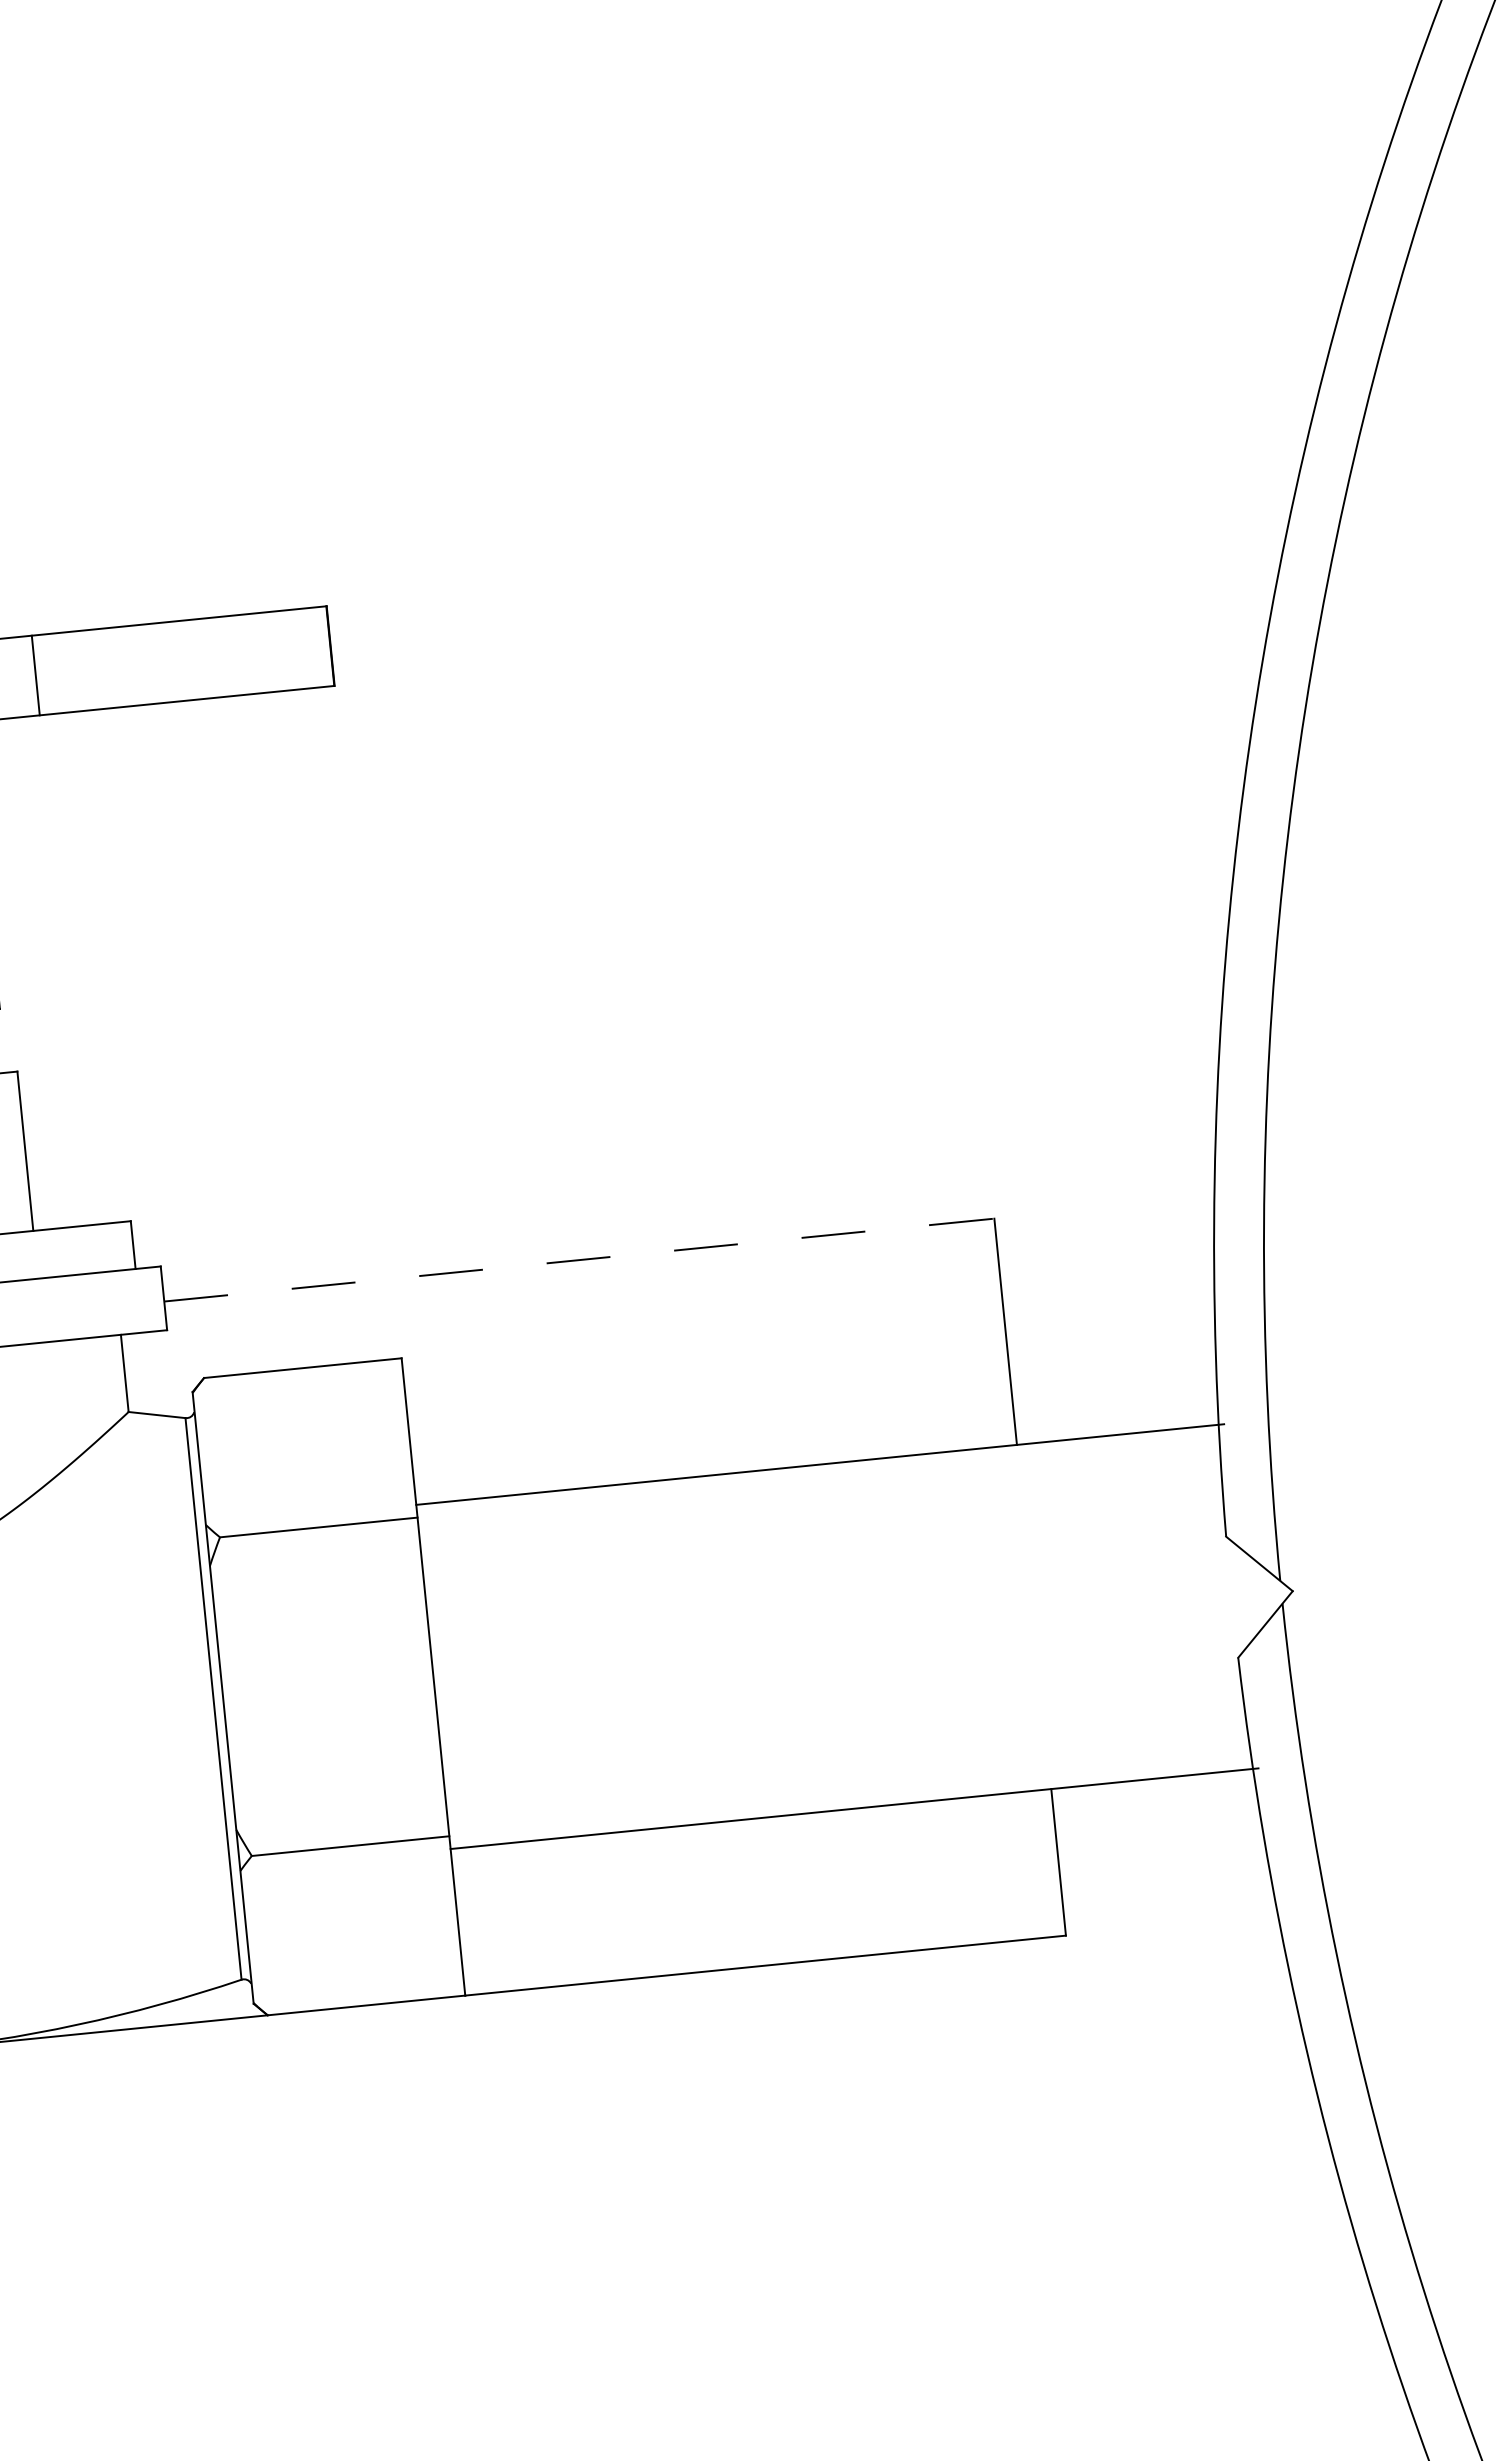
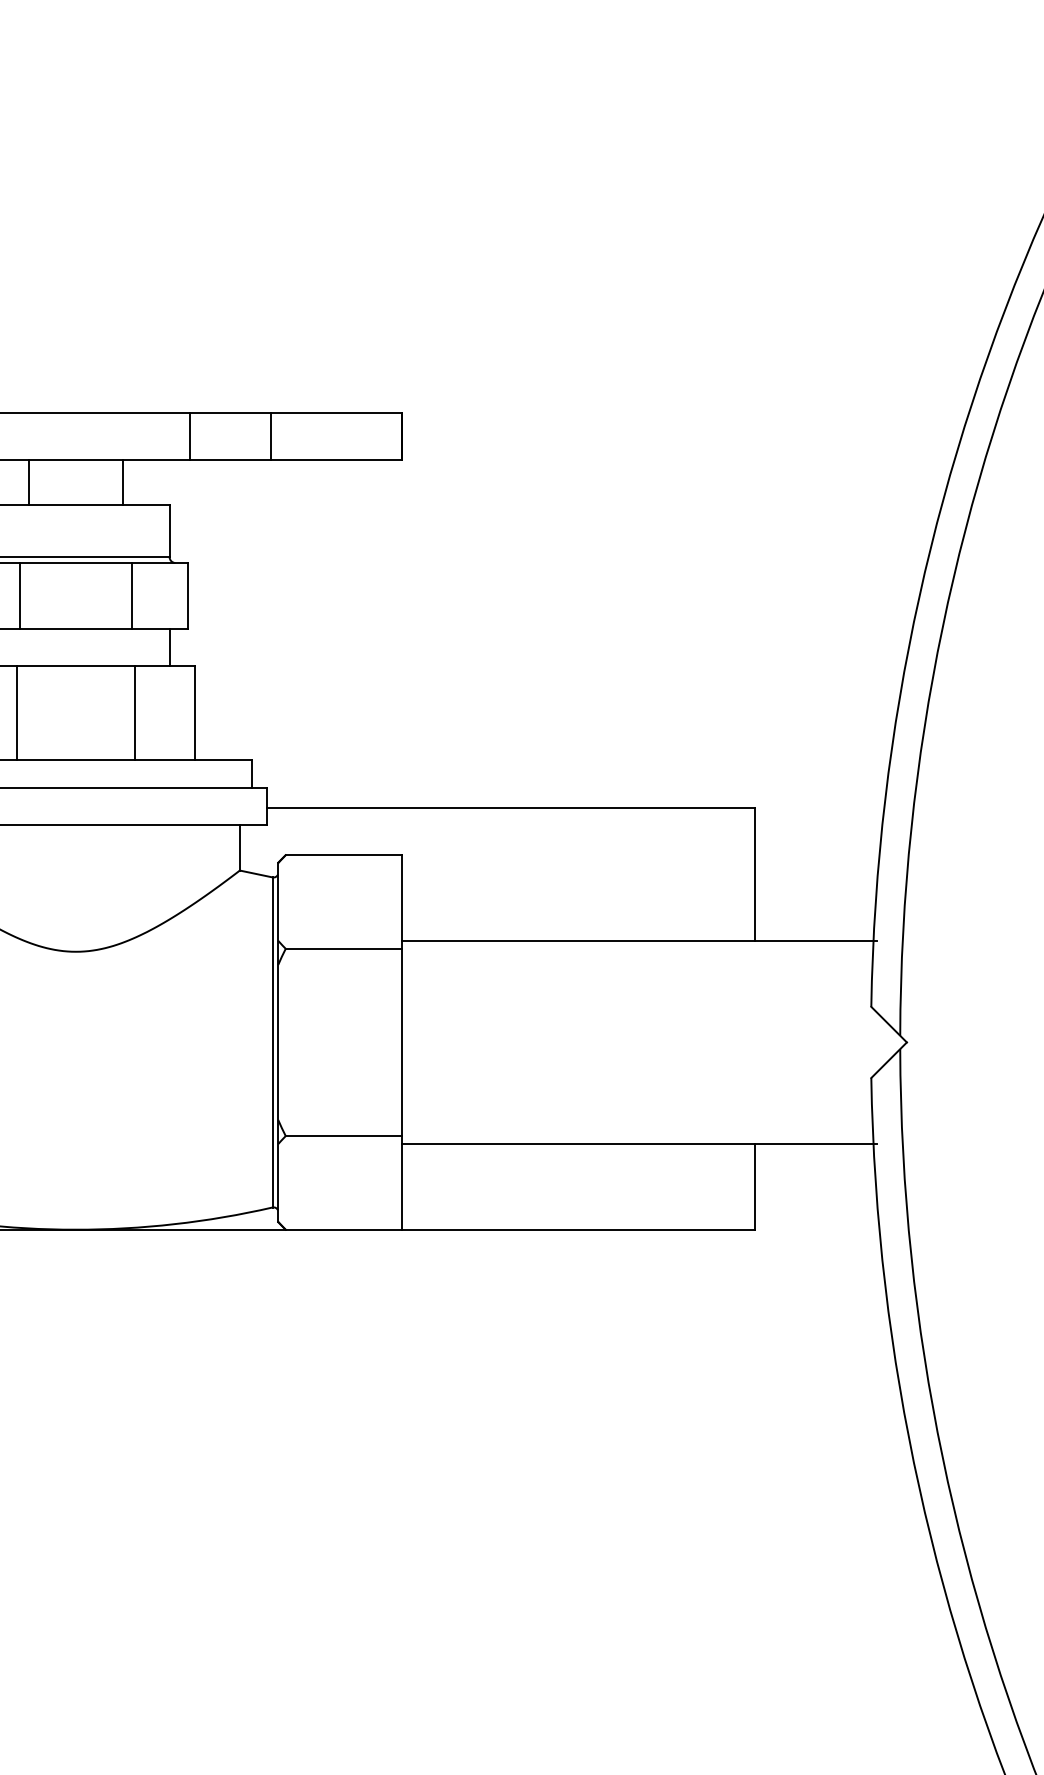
line: (35, 675) -> (270, 436), moved
line: (578, 1260) -> (510, 808), dashed -> solid

